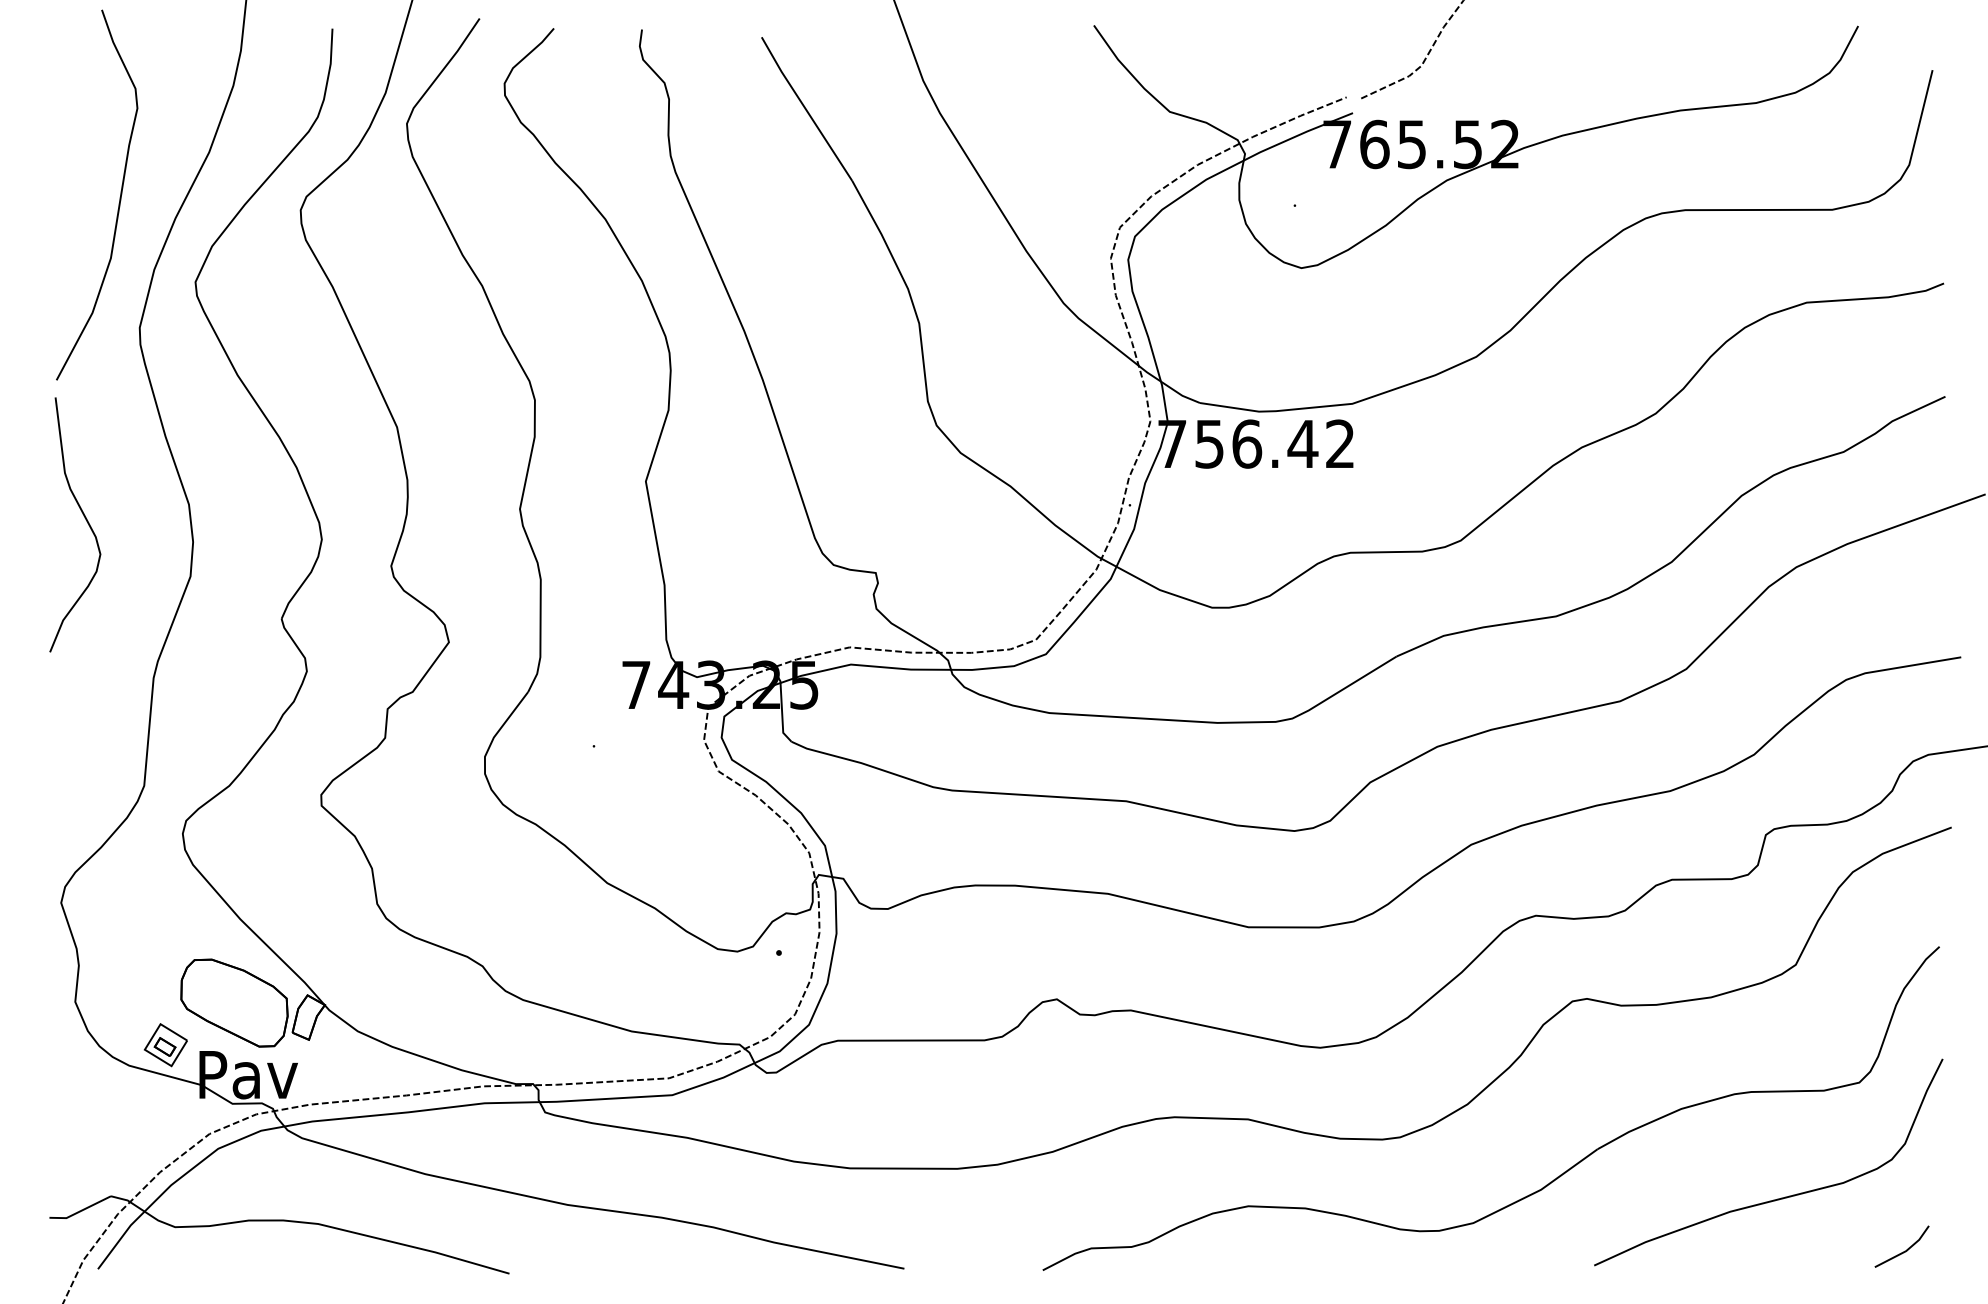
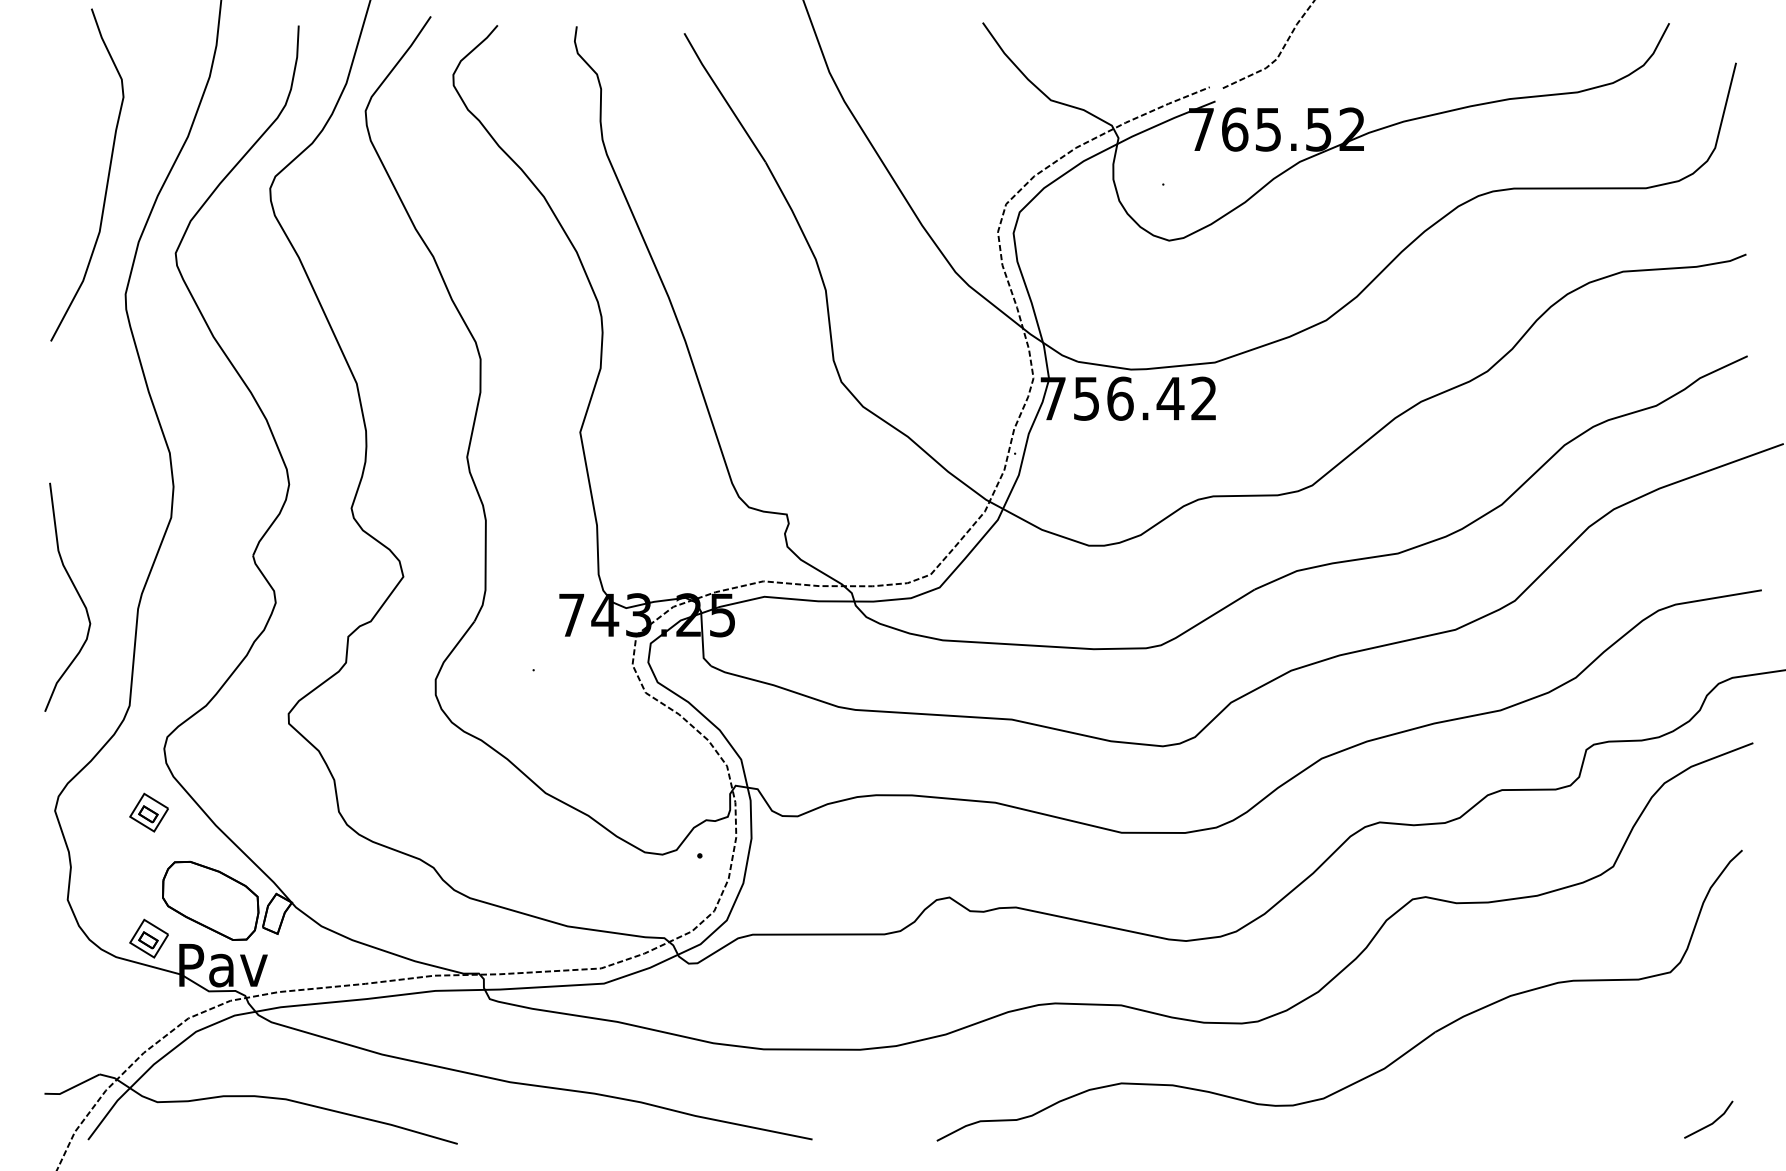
curve: (85, 519) -> (76, 592), moved
part: (165, 904) -> (148, 812), added
curve: (1776, 1198) -> (1595, 1076), removed

